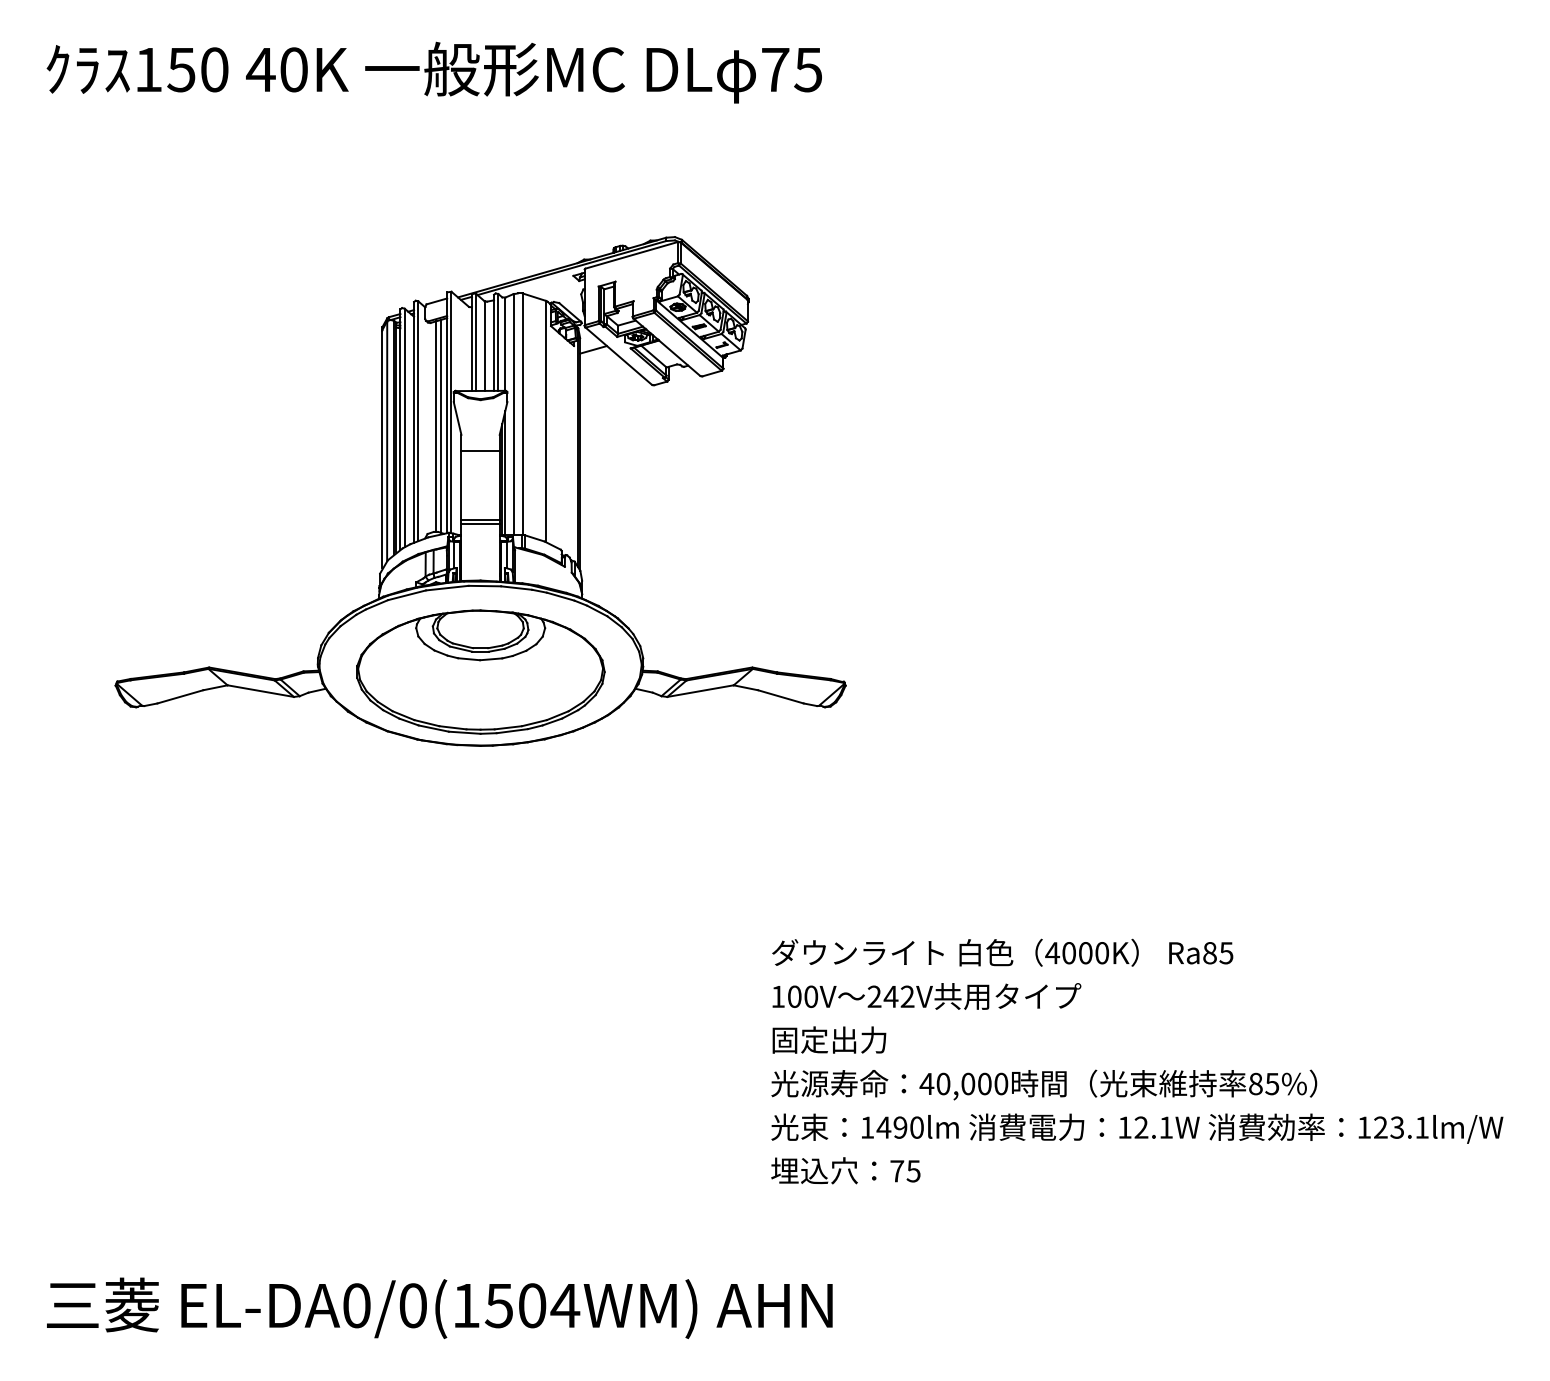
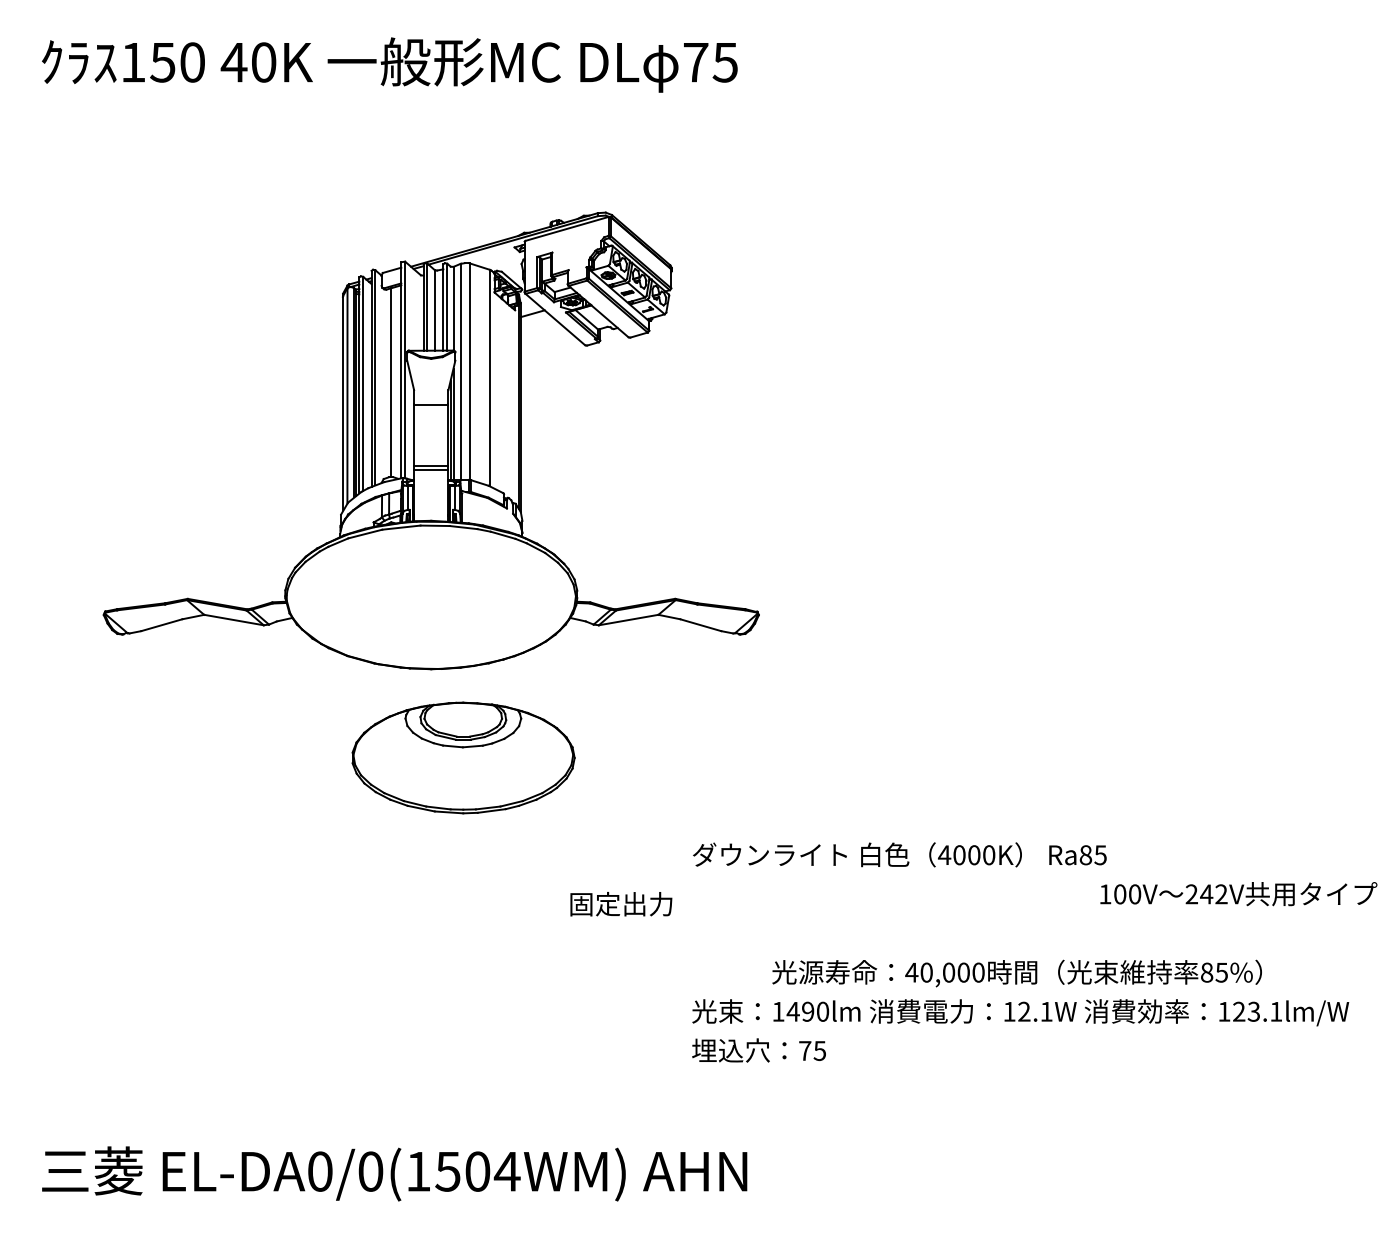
line: (440, 425) -> (395, 381), removed
part: (480, 671) -> (463, 757), moved
text: (926, 996) -> (1238, 894), moved
text: (829, 1040) -> (621, 904), moved
text: (1043, 1084) -> (1016, 973), moved

